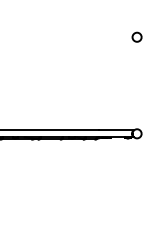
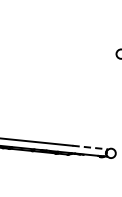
line: (116, 130) -> (90, 147), solid -> dashed

